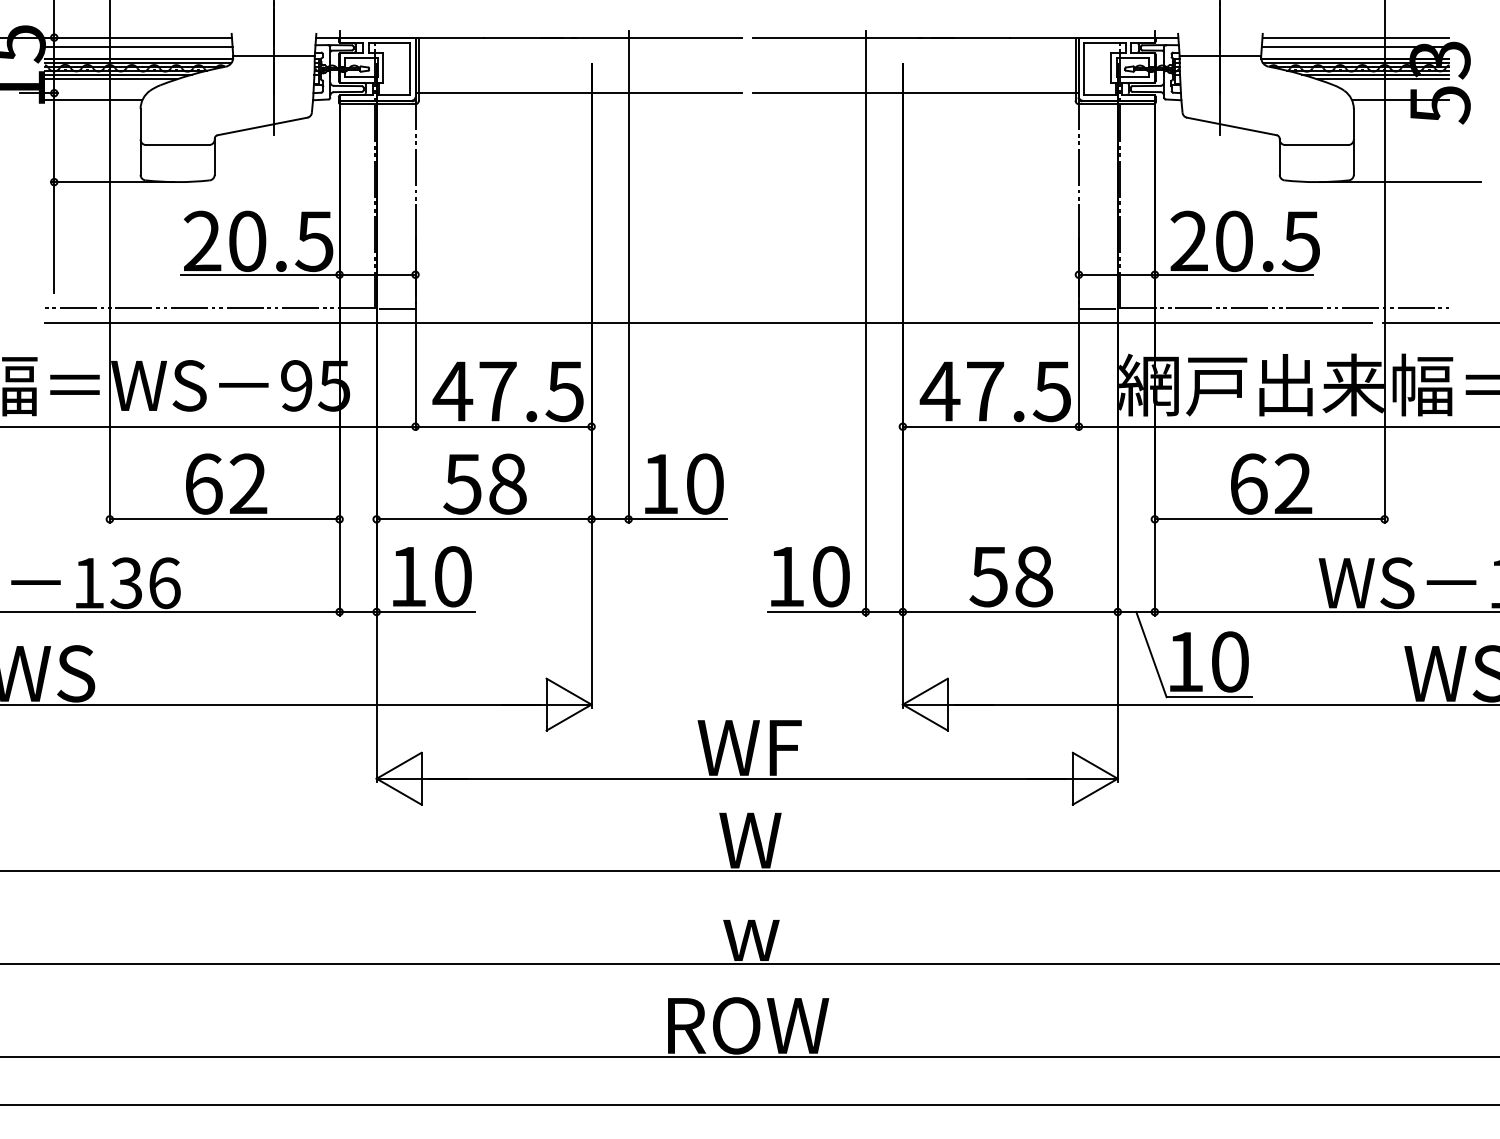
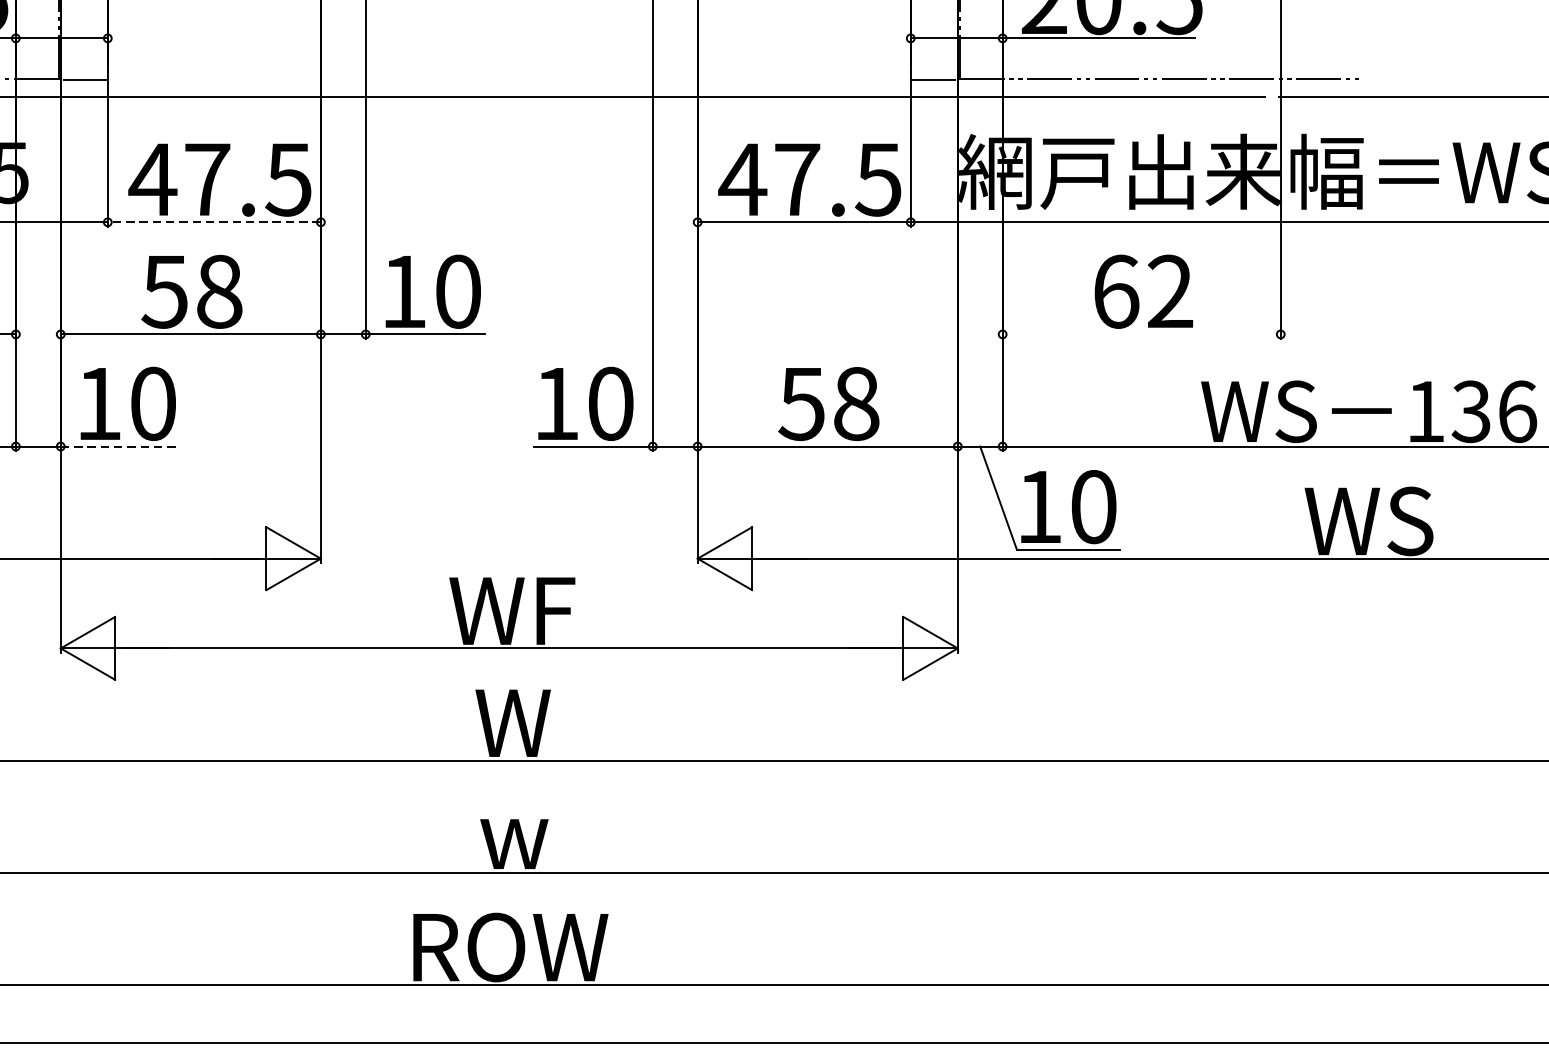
line: (503, 426) -> (214, 222), solid -> dashed
line: (1269, 519) -> (1141, 334), removed
line: (426, 611) -> (121, 445), solid -> dashed

